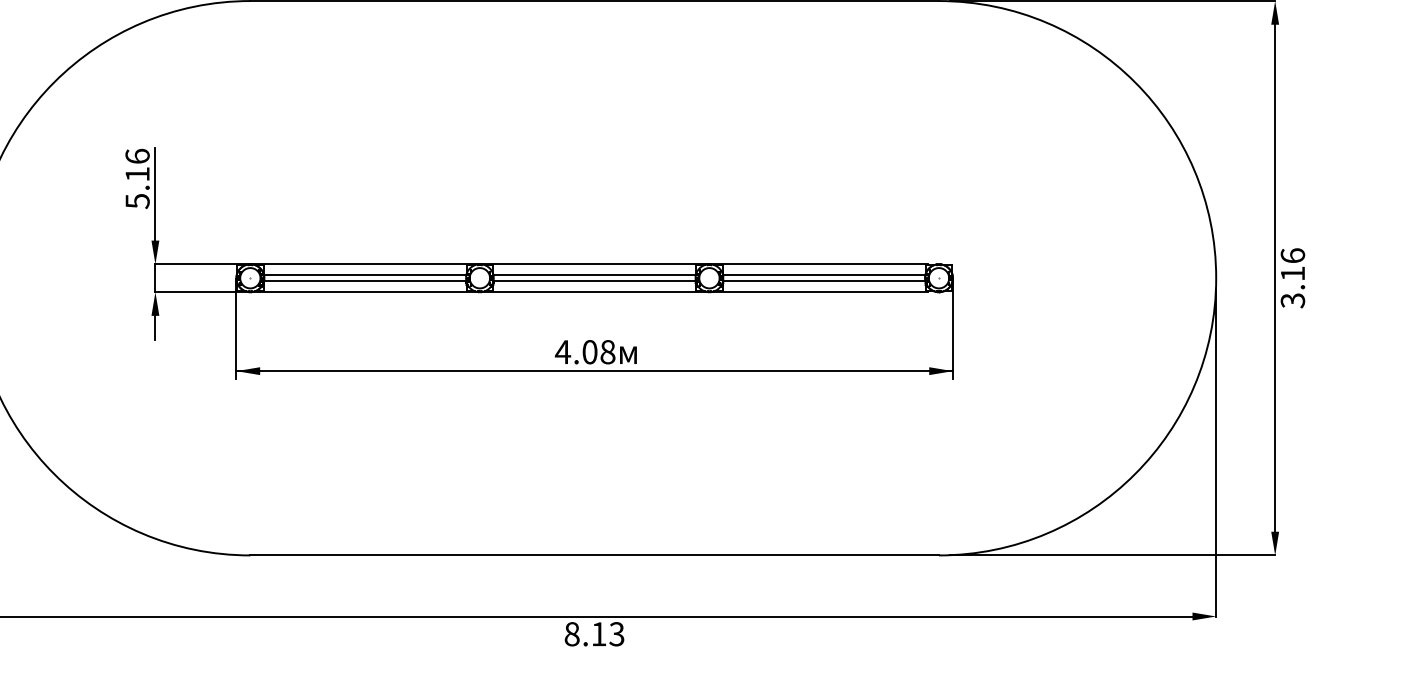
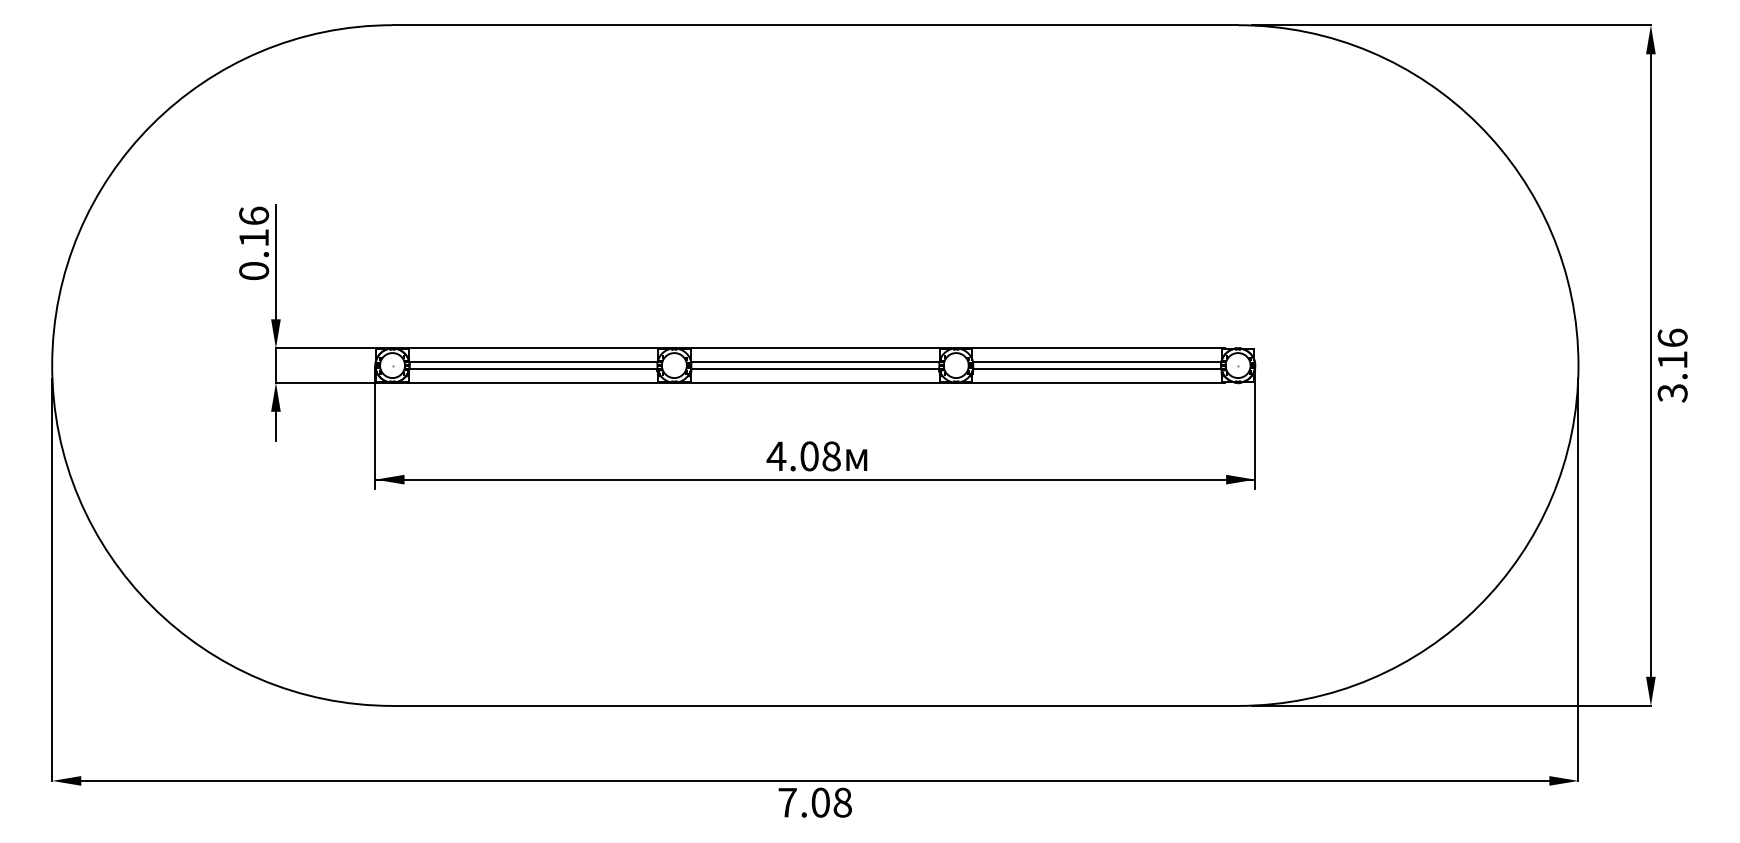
text: (137, 201) -> (254, 271), 5.16 -> 0.16
text: (594, 634) -> (814, 802), 8.13 -> 7.08

